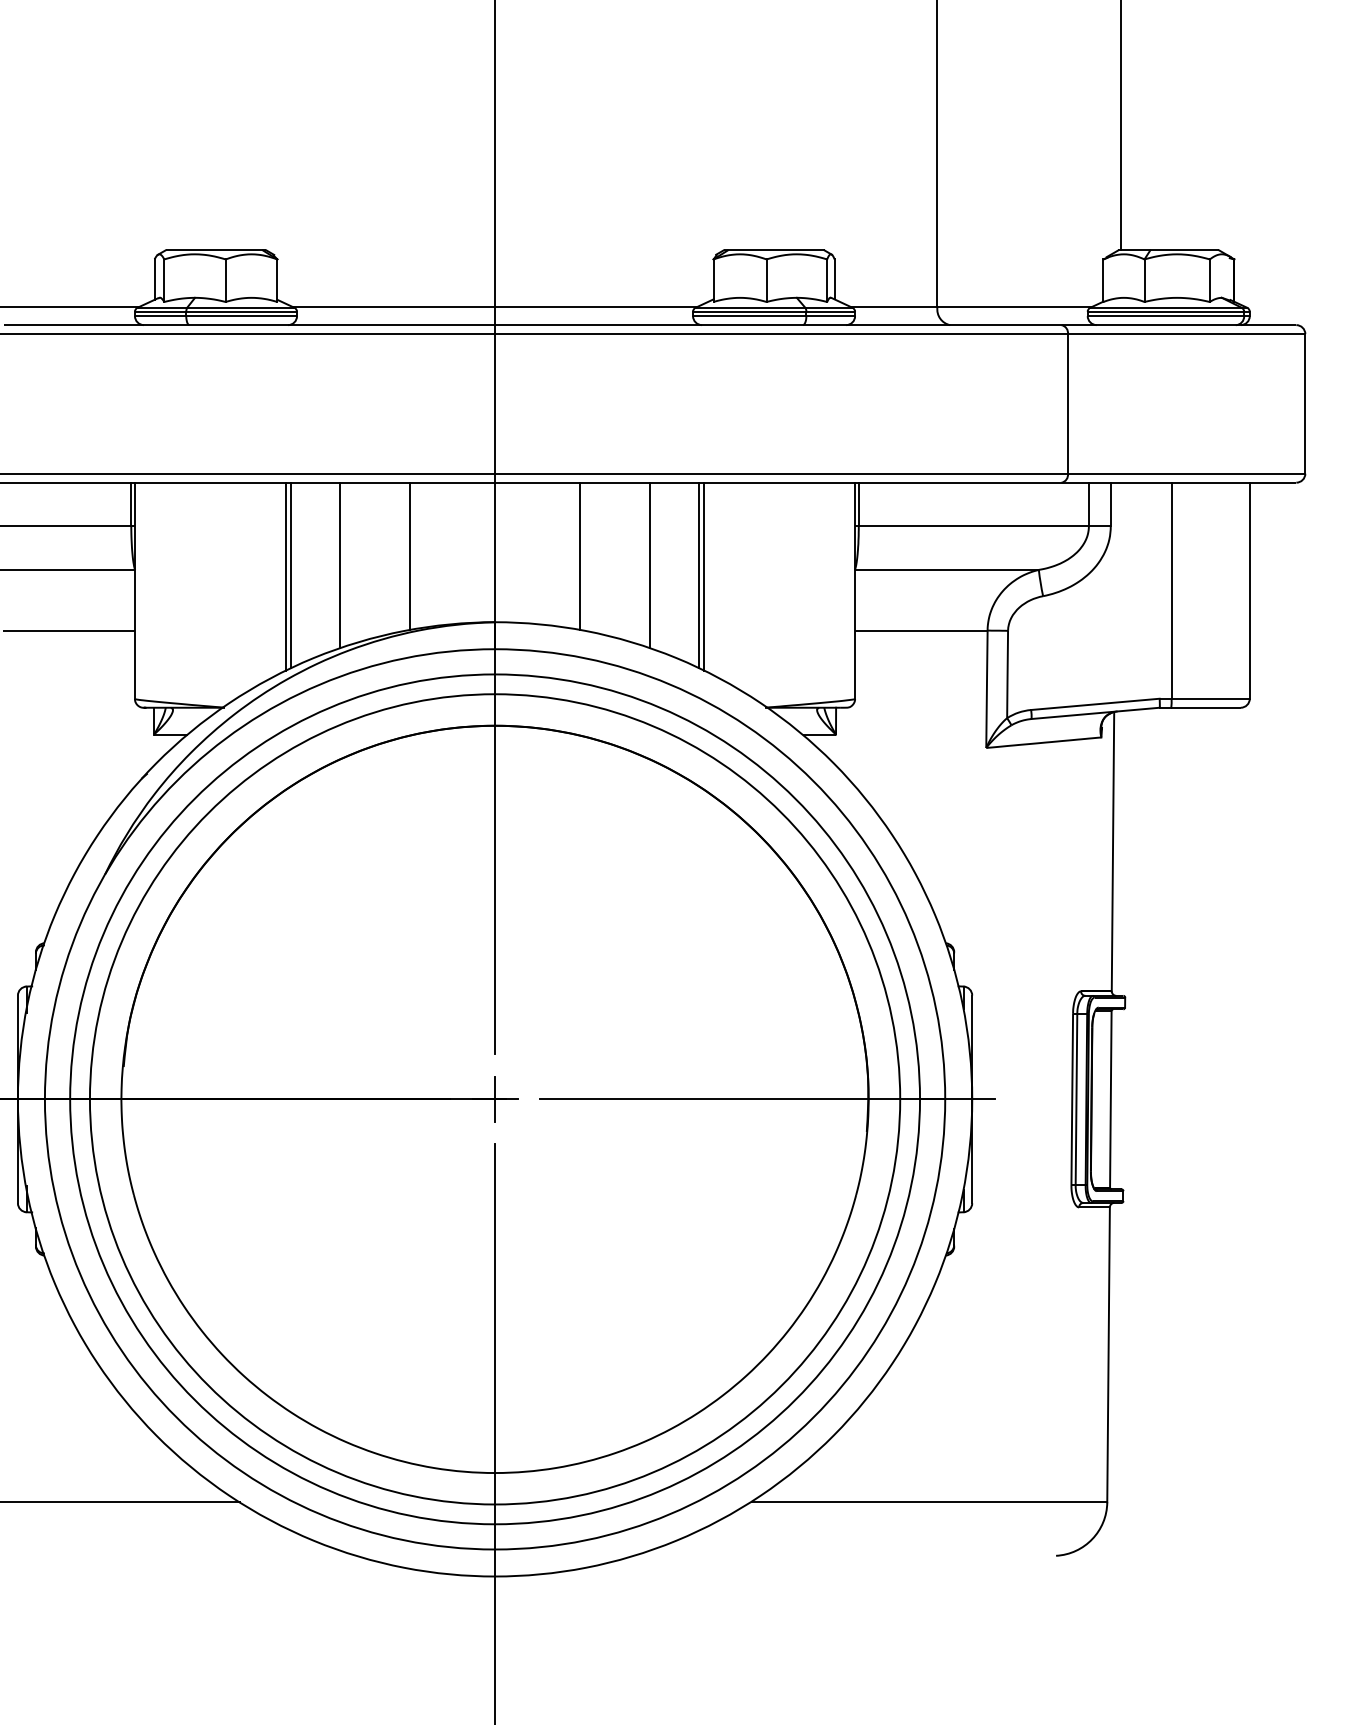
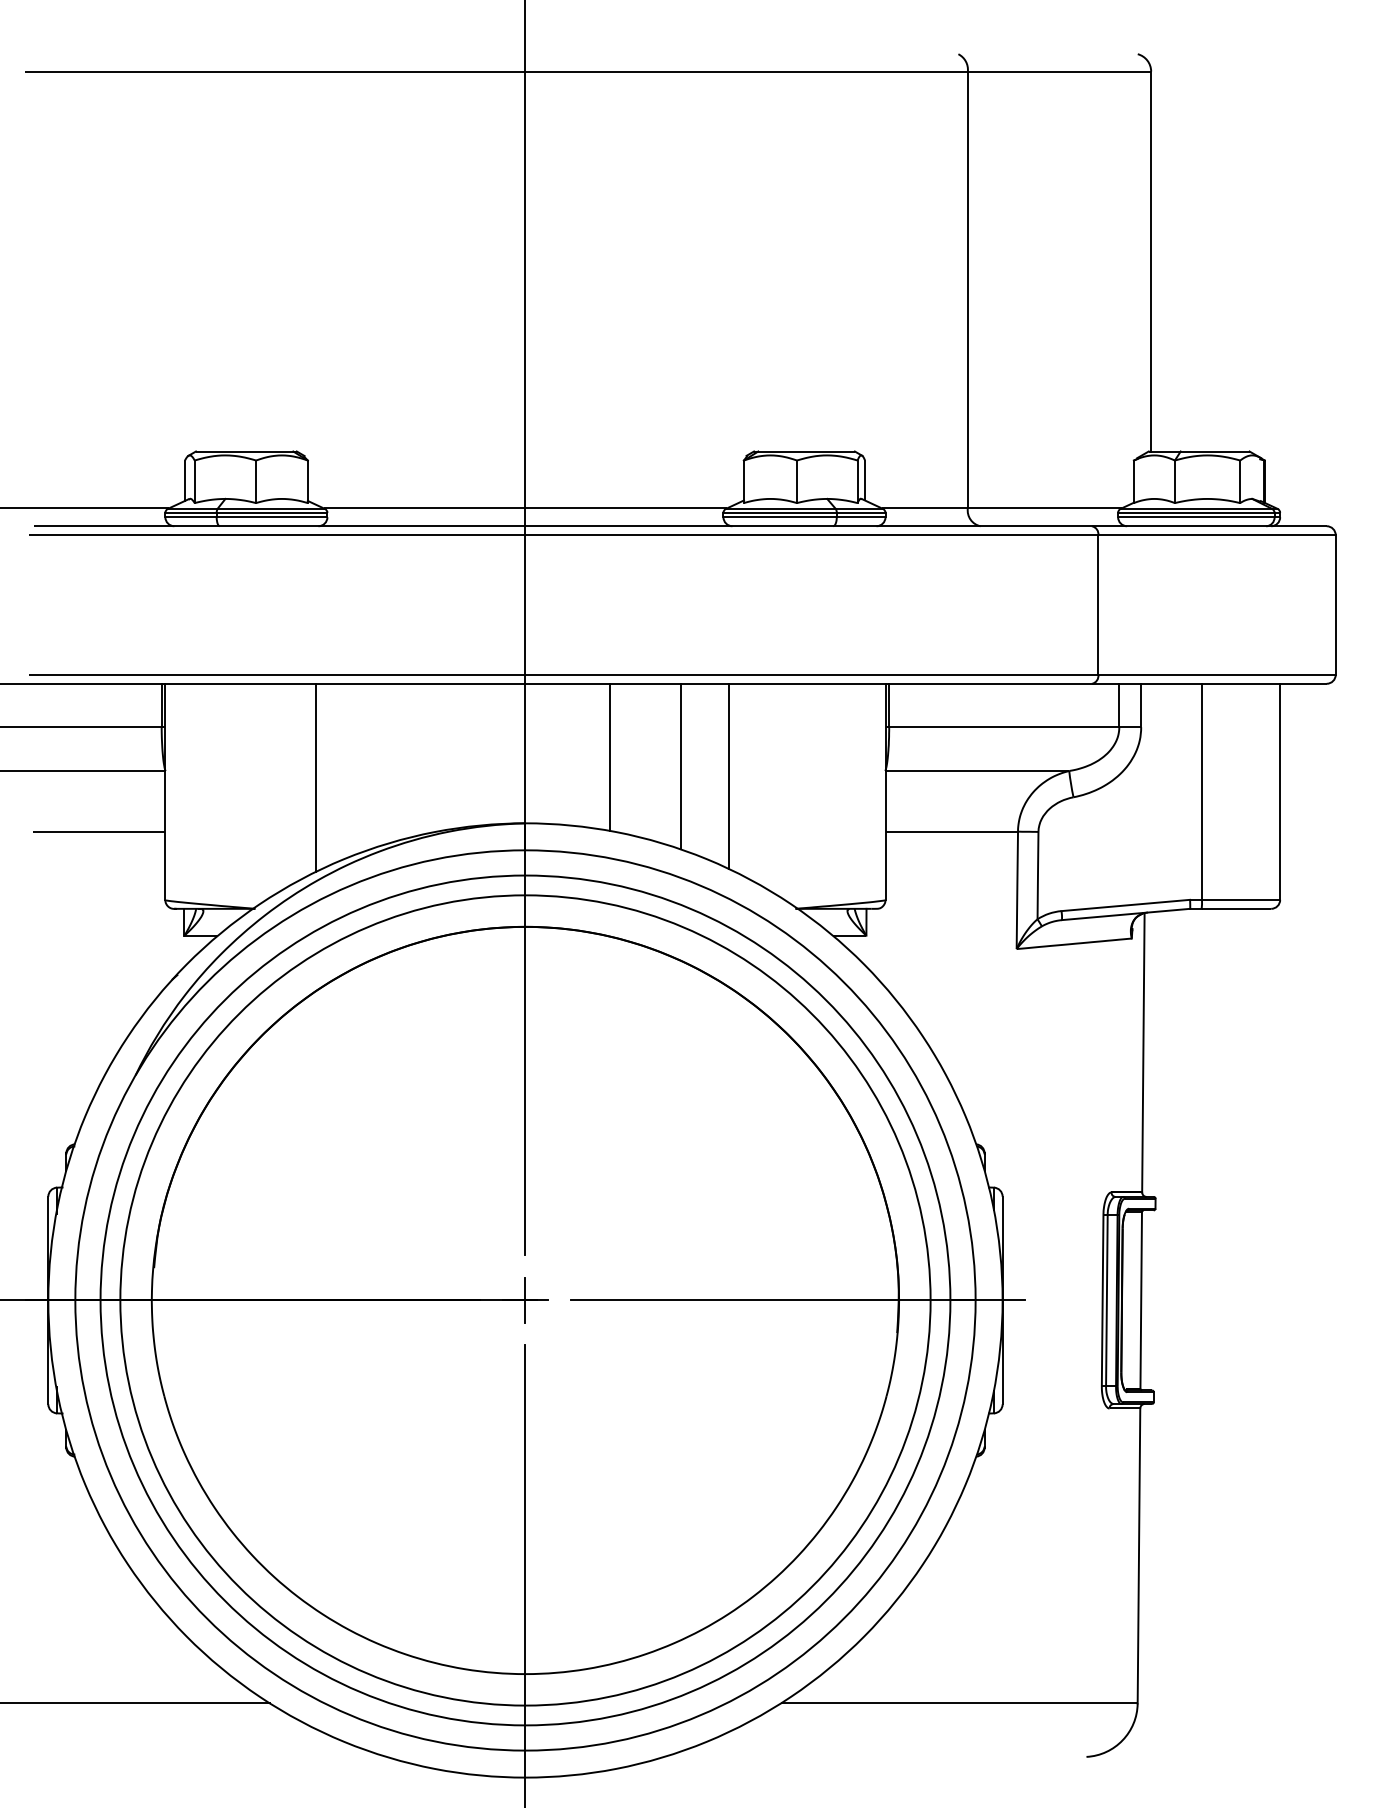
line: (410, 555) -> (440, 756), removed
line: (340, 565) -> (370, 766), removed
line: (291, 575) -> (321, 776), removed
line: (704, 576) -> (734, 777), removed

